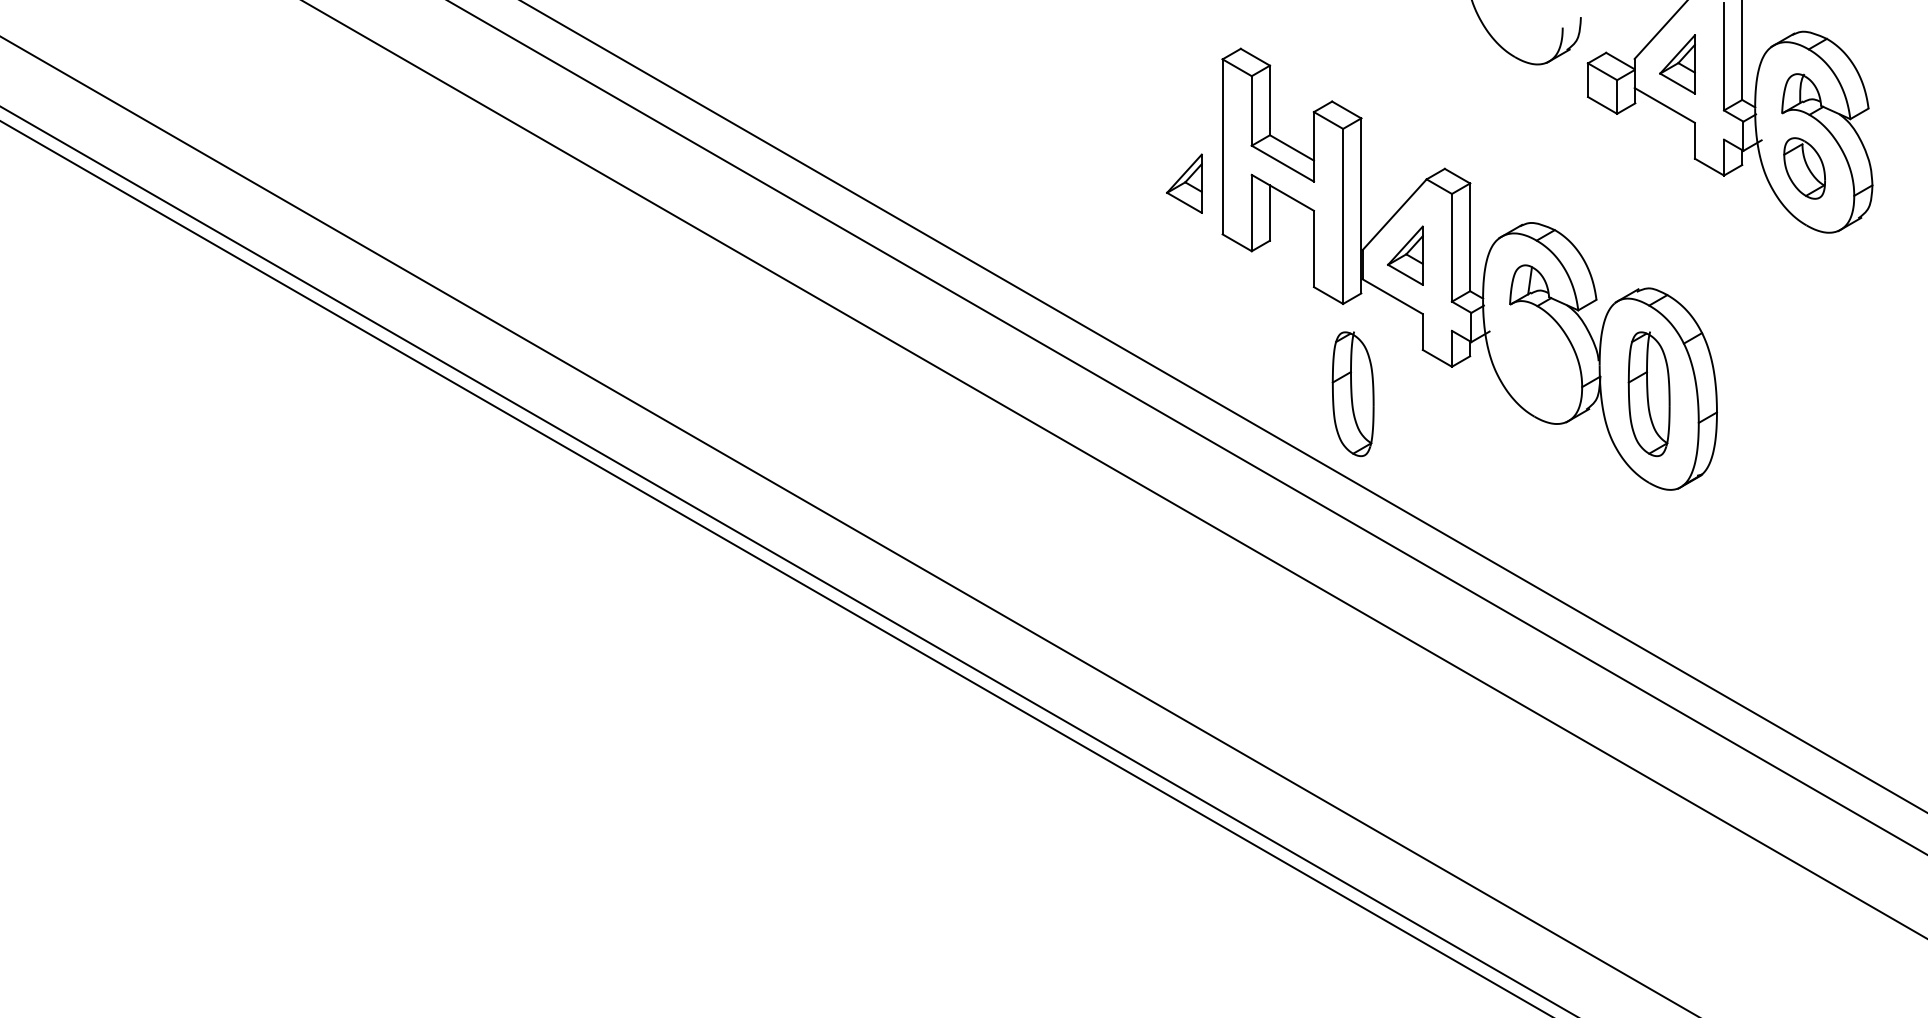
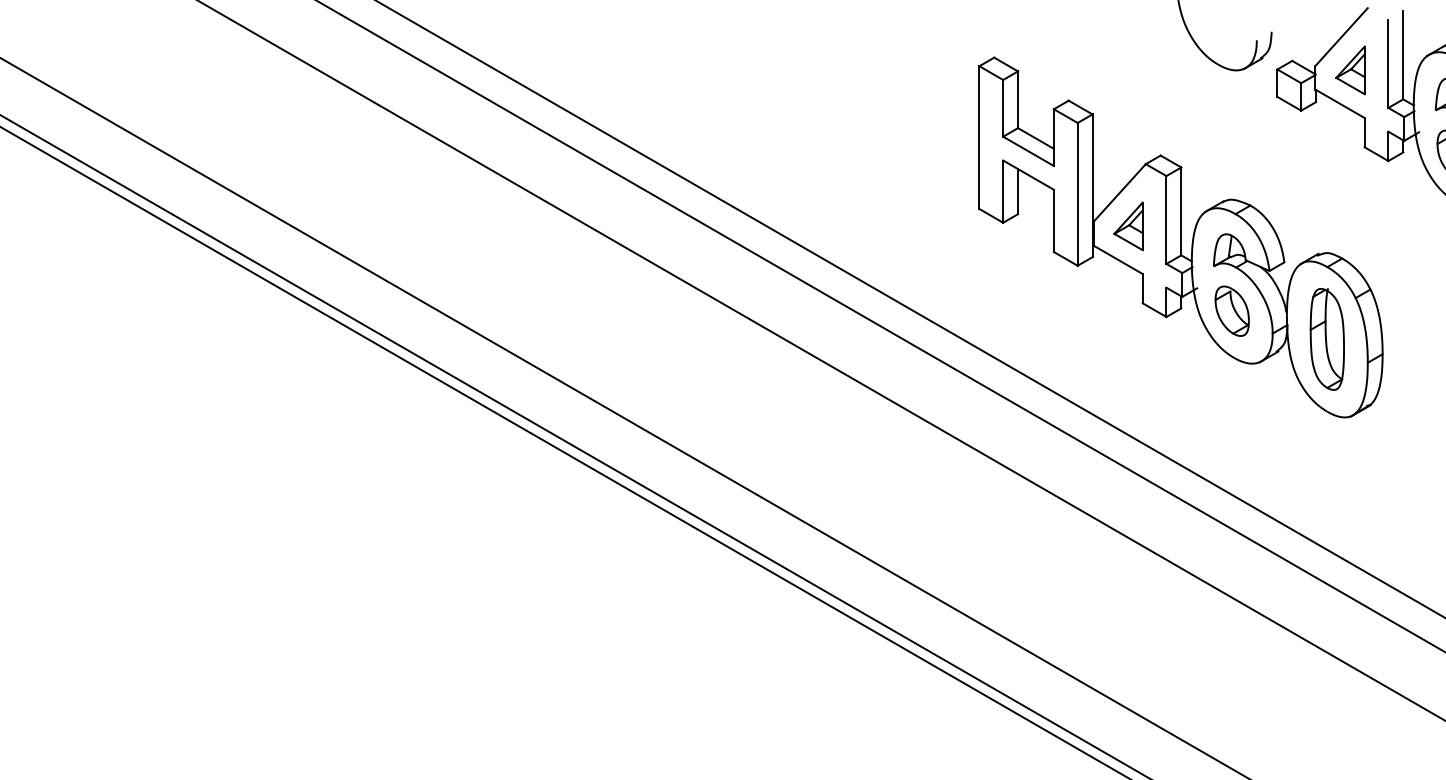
part: (1184, 183) -> (948, 167), removed
part: (1532, 359) -> (1232, 311), added
part: (1352, 394) -> (1085, 339), removed

